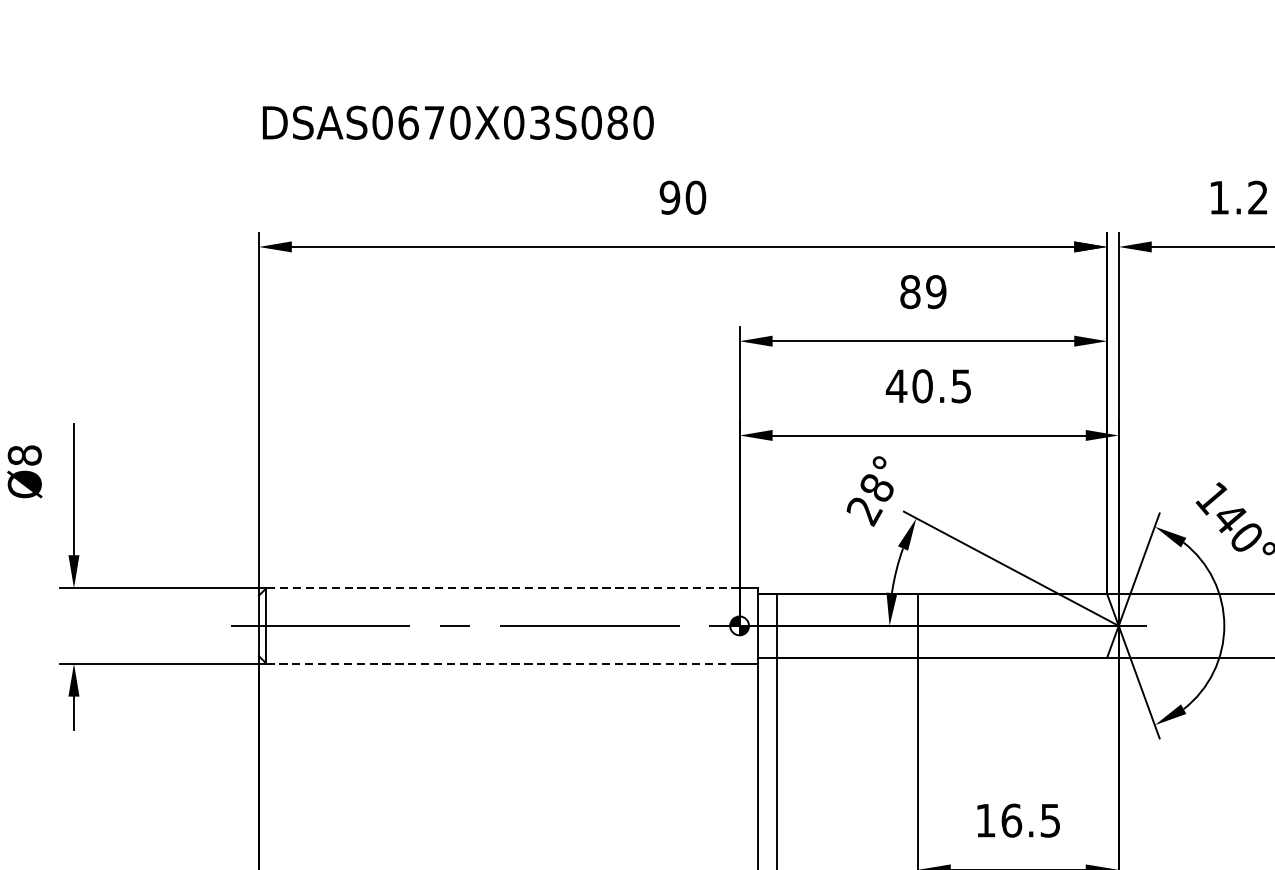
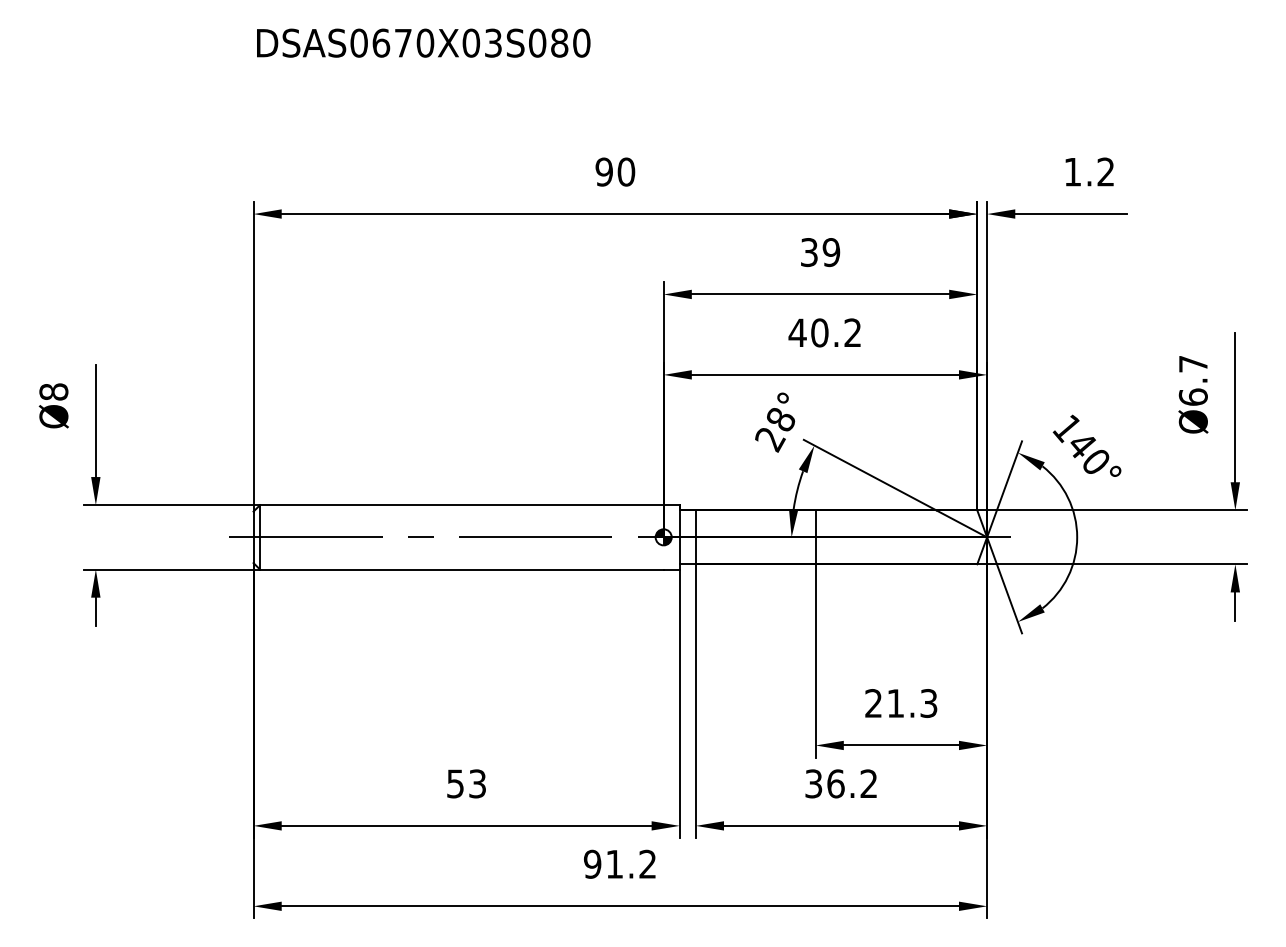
text: (458, 122) -> (423, 42), moved
text: (910, 292) -> (809, 252), 89 -> 39
text: (960, 385) -> (852, 332), 40.5 -> 40.2
line: (502, 588) -> (461, 505), dashed -> solid
line: (502, 663) -> (461, 569), dashed -> solid
text: (1018, 820) -> (901, 703), 16.5 -> 21.3

